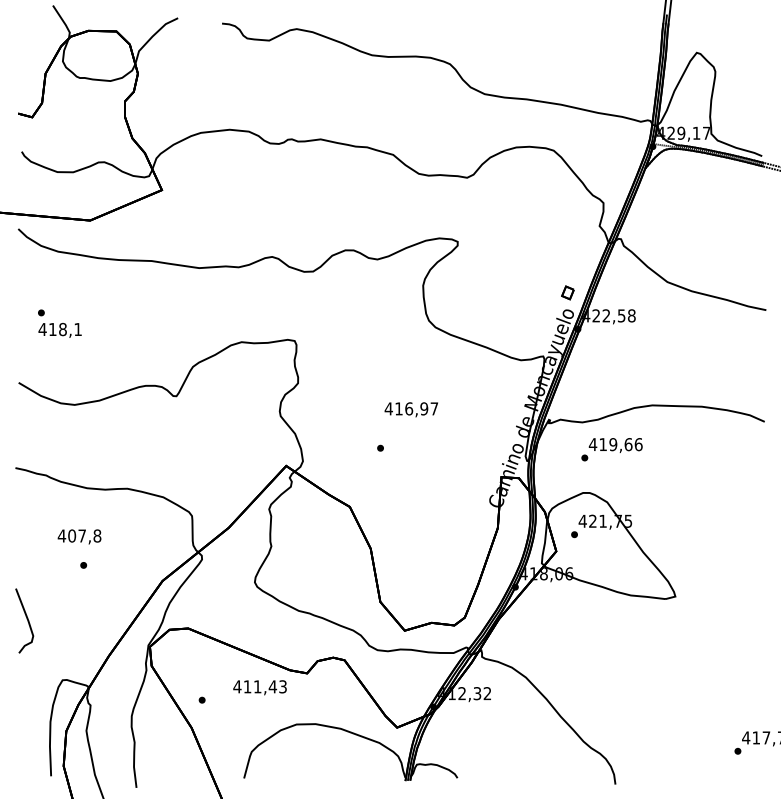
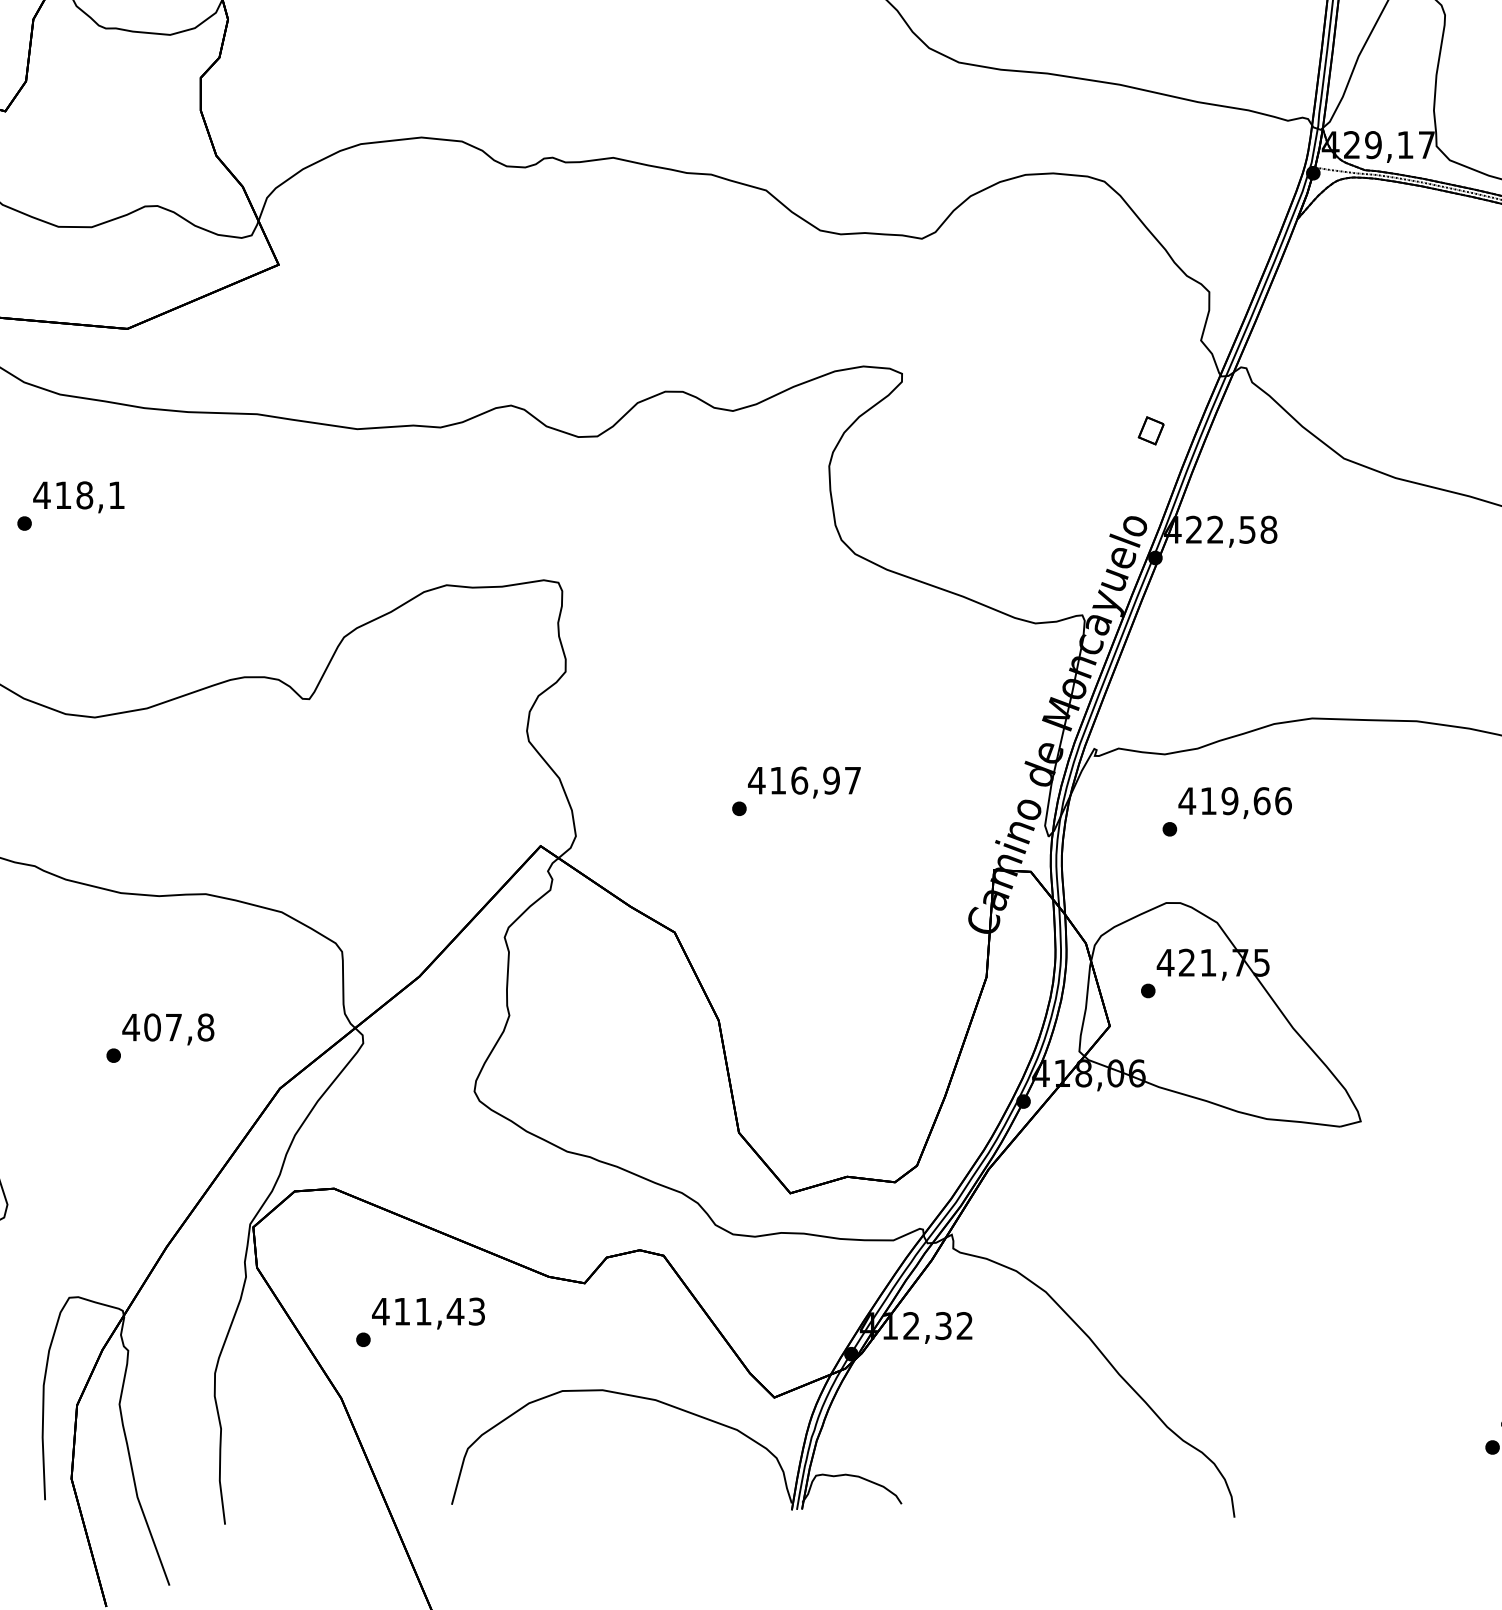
part: (567, 292) -> (1150, 429), moved
text: (59, 330) -> (77, 497), moved
text: (410, 409) -> (802, 781), moved
text: (79, 536) -> (168, 1028), moved
text: (259, 687) -> (427, 1313), moved

